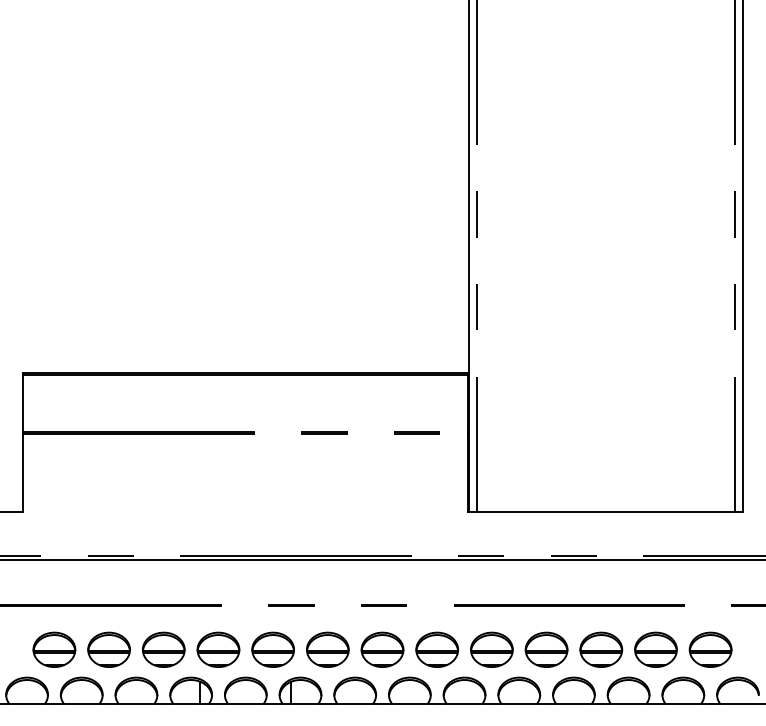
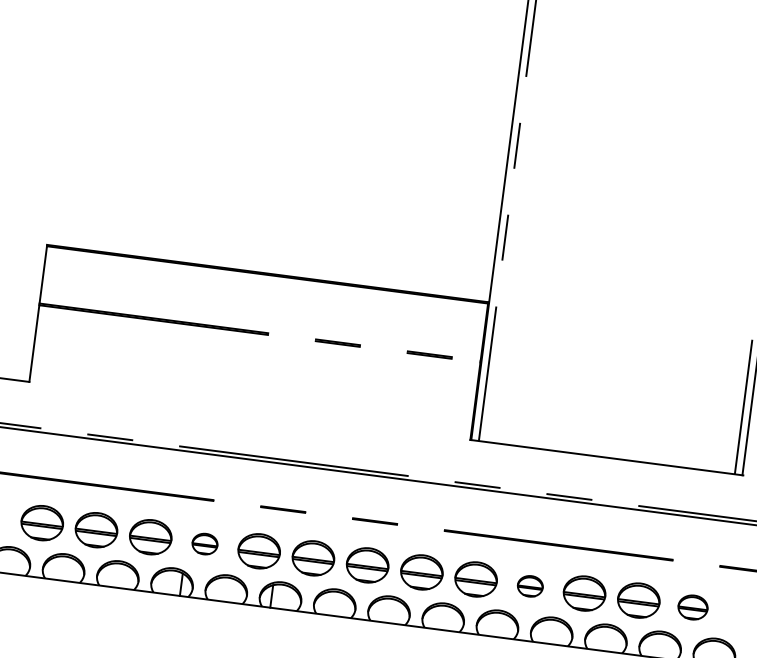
part: (218, 649) -> (205, 543), size x0.6
part: (546, 649) -> (530, 586), size x0.6
part: (710, 649) -> (692, 607), size x0.7

